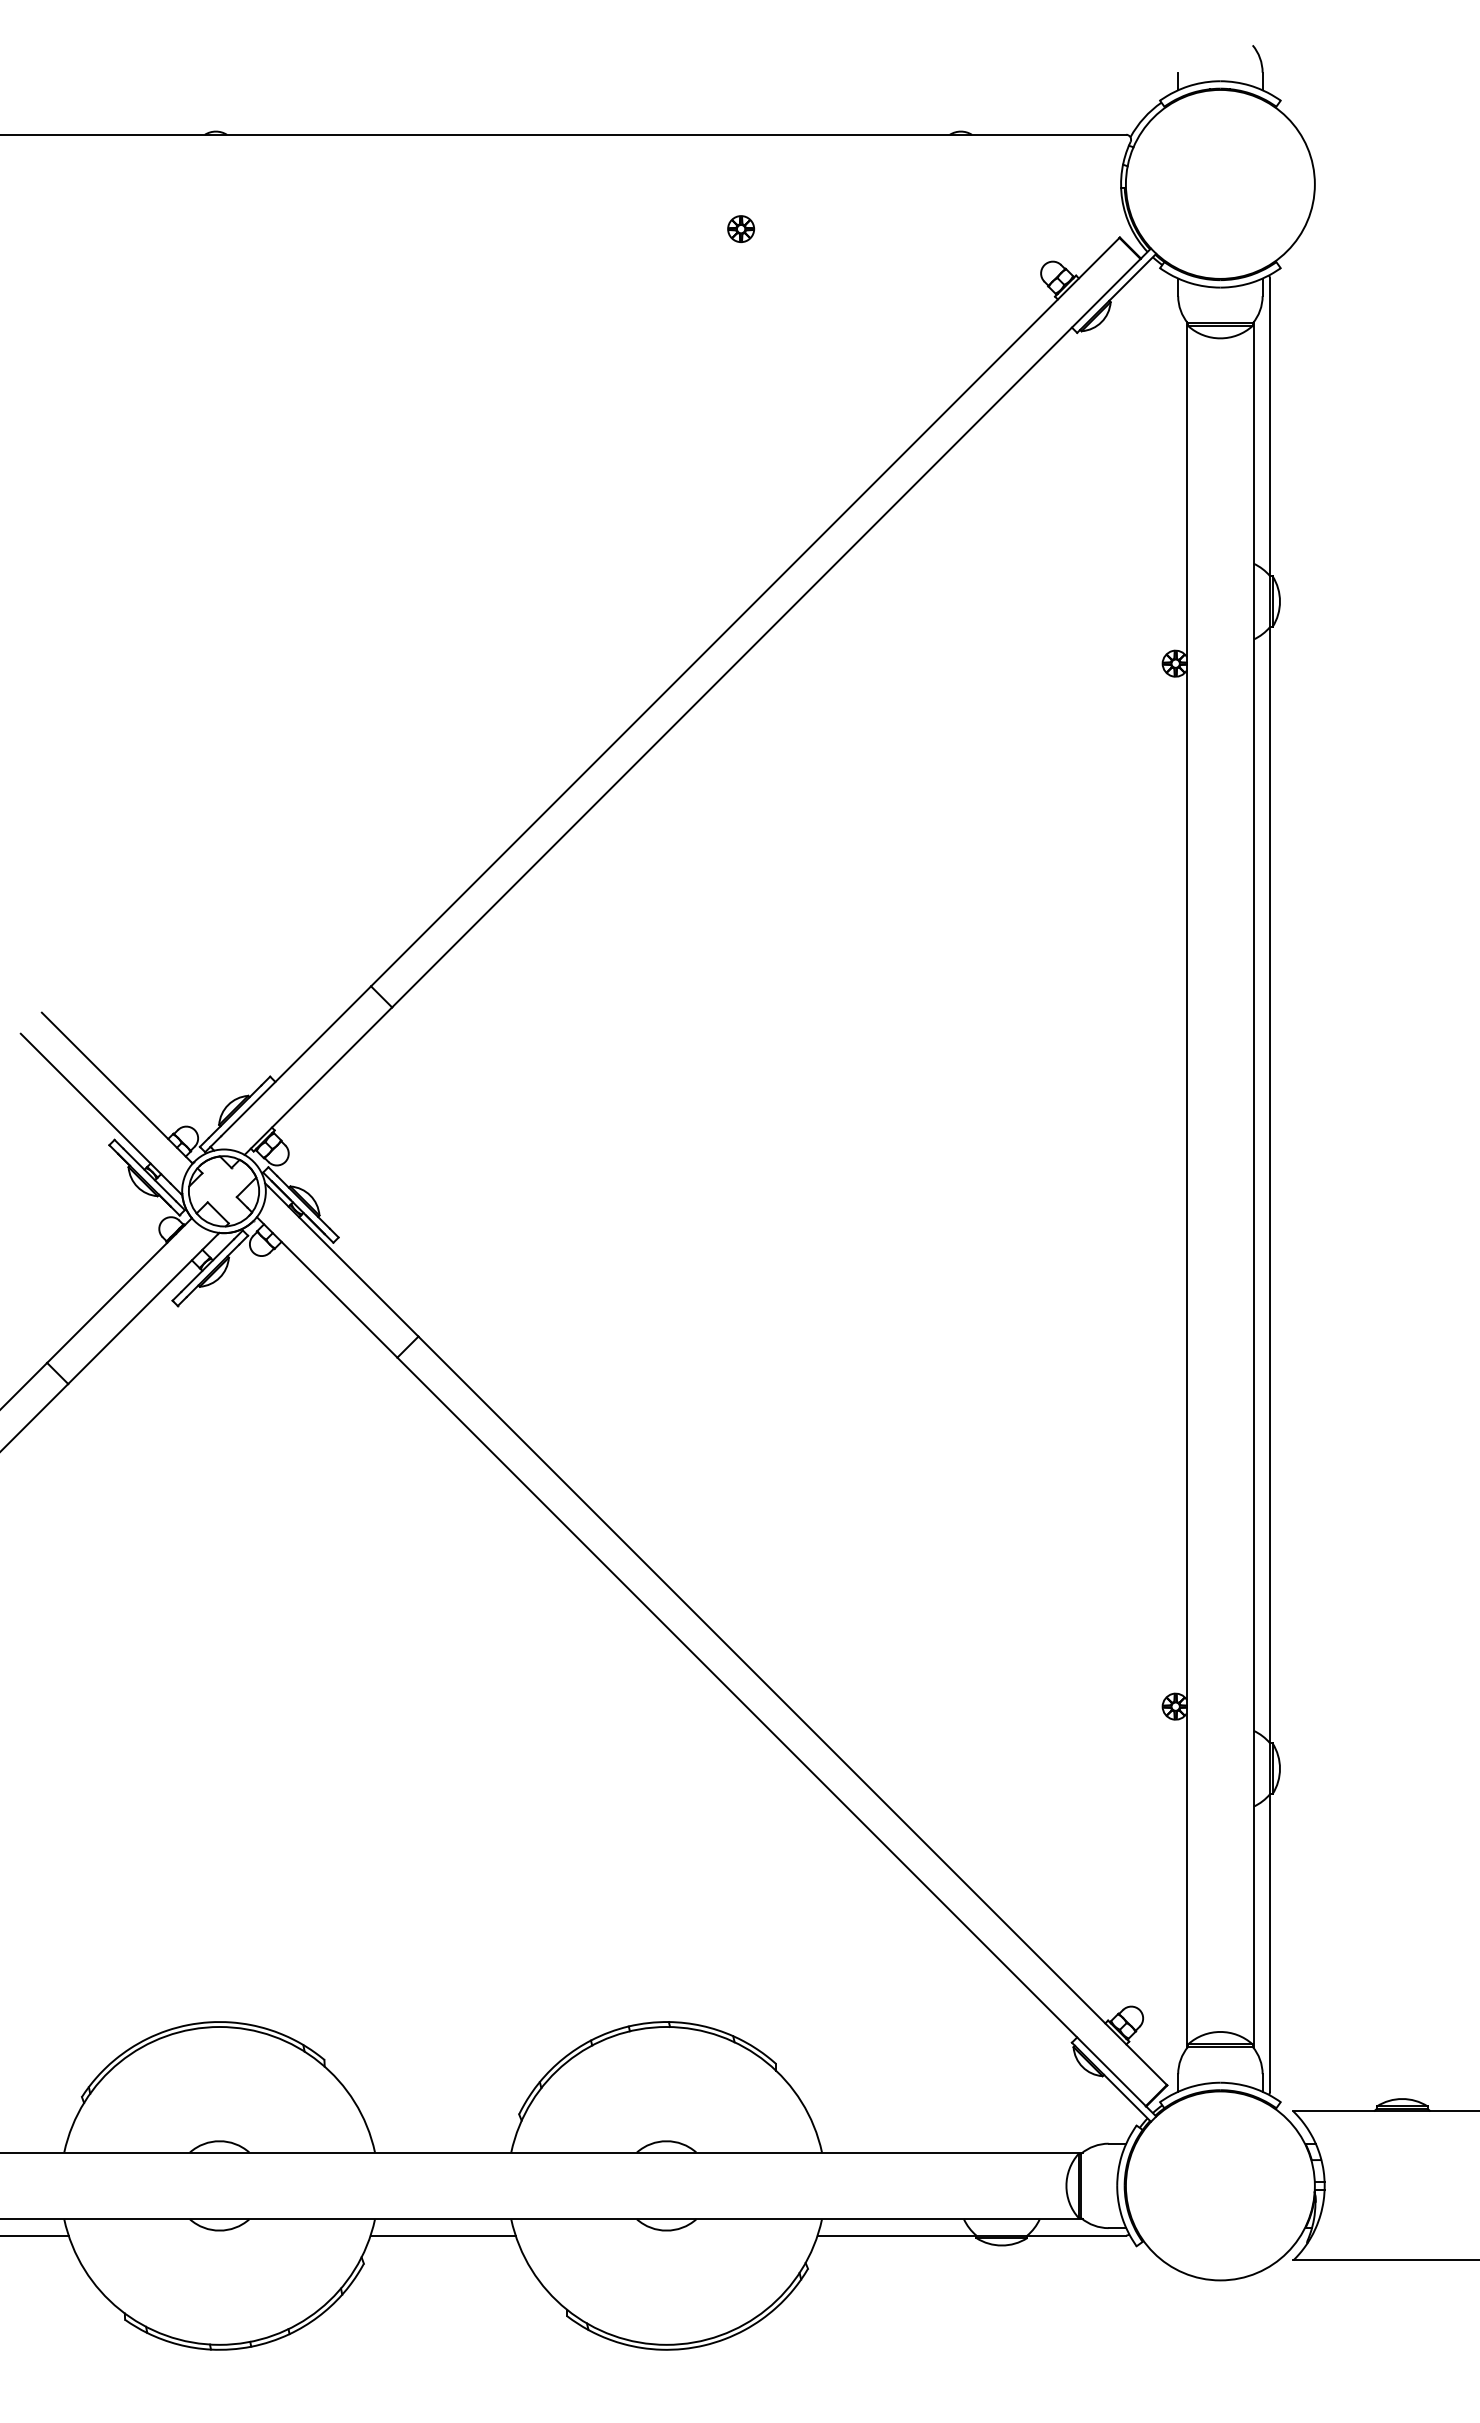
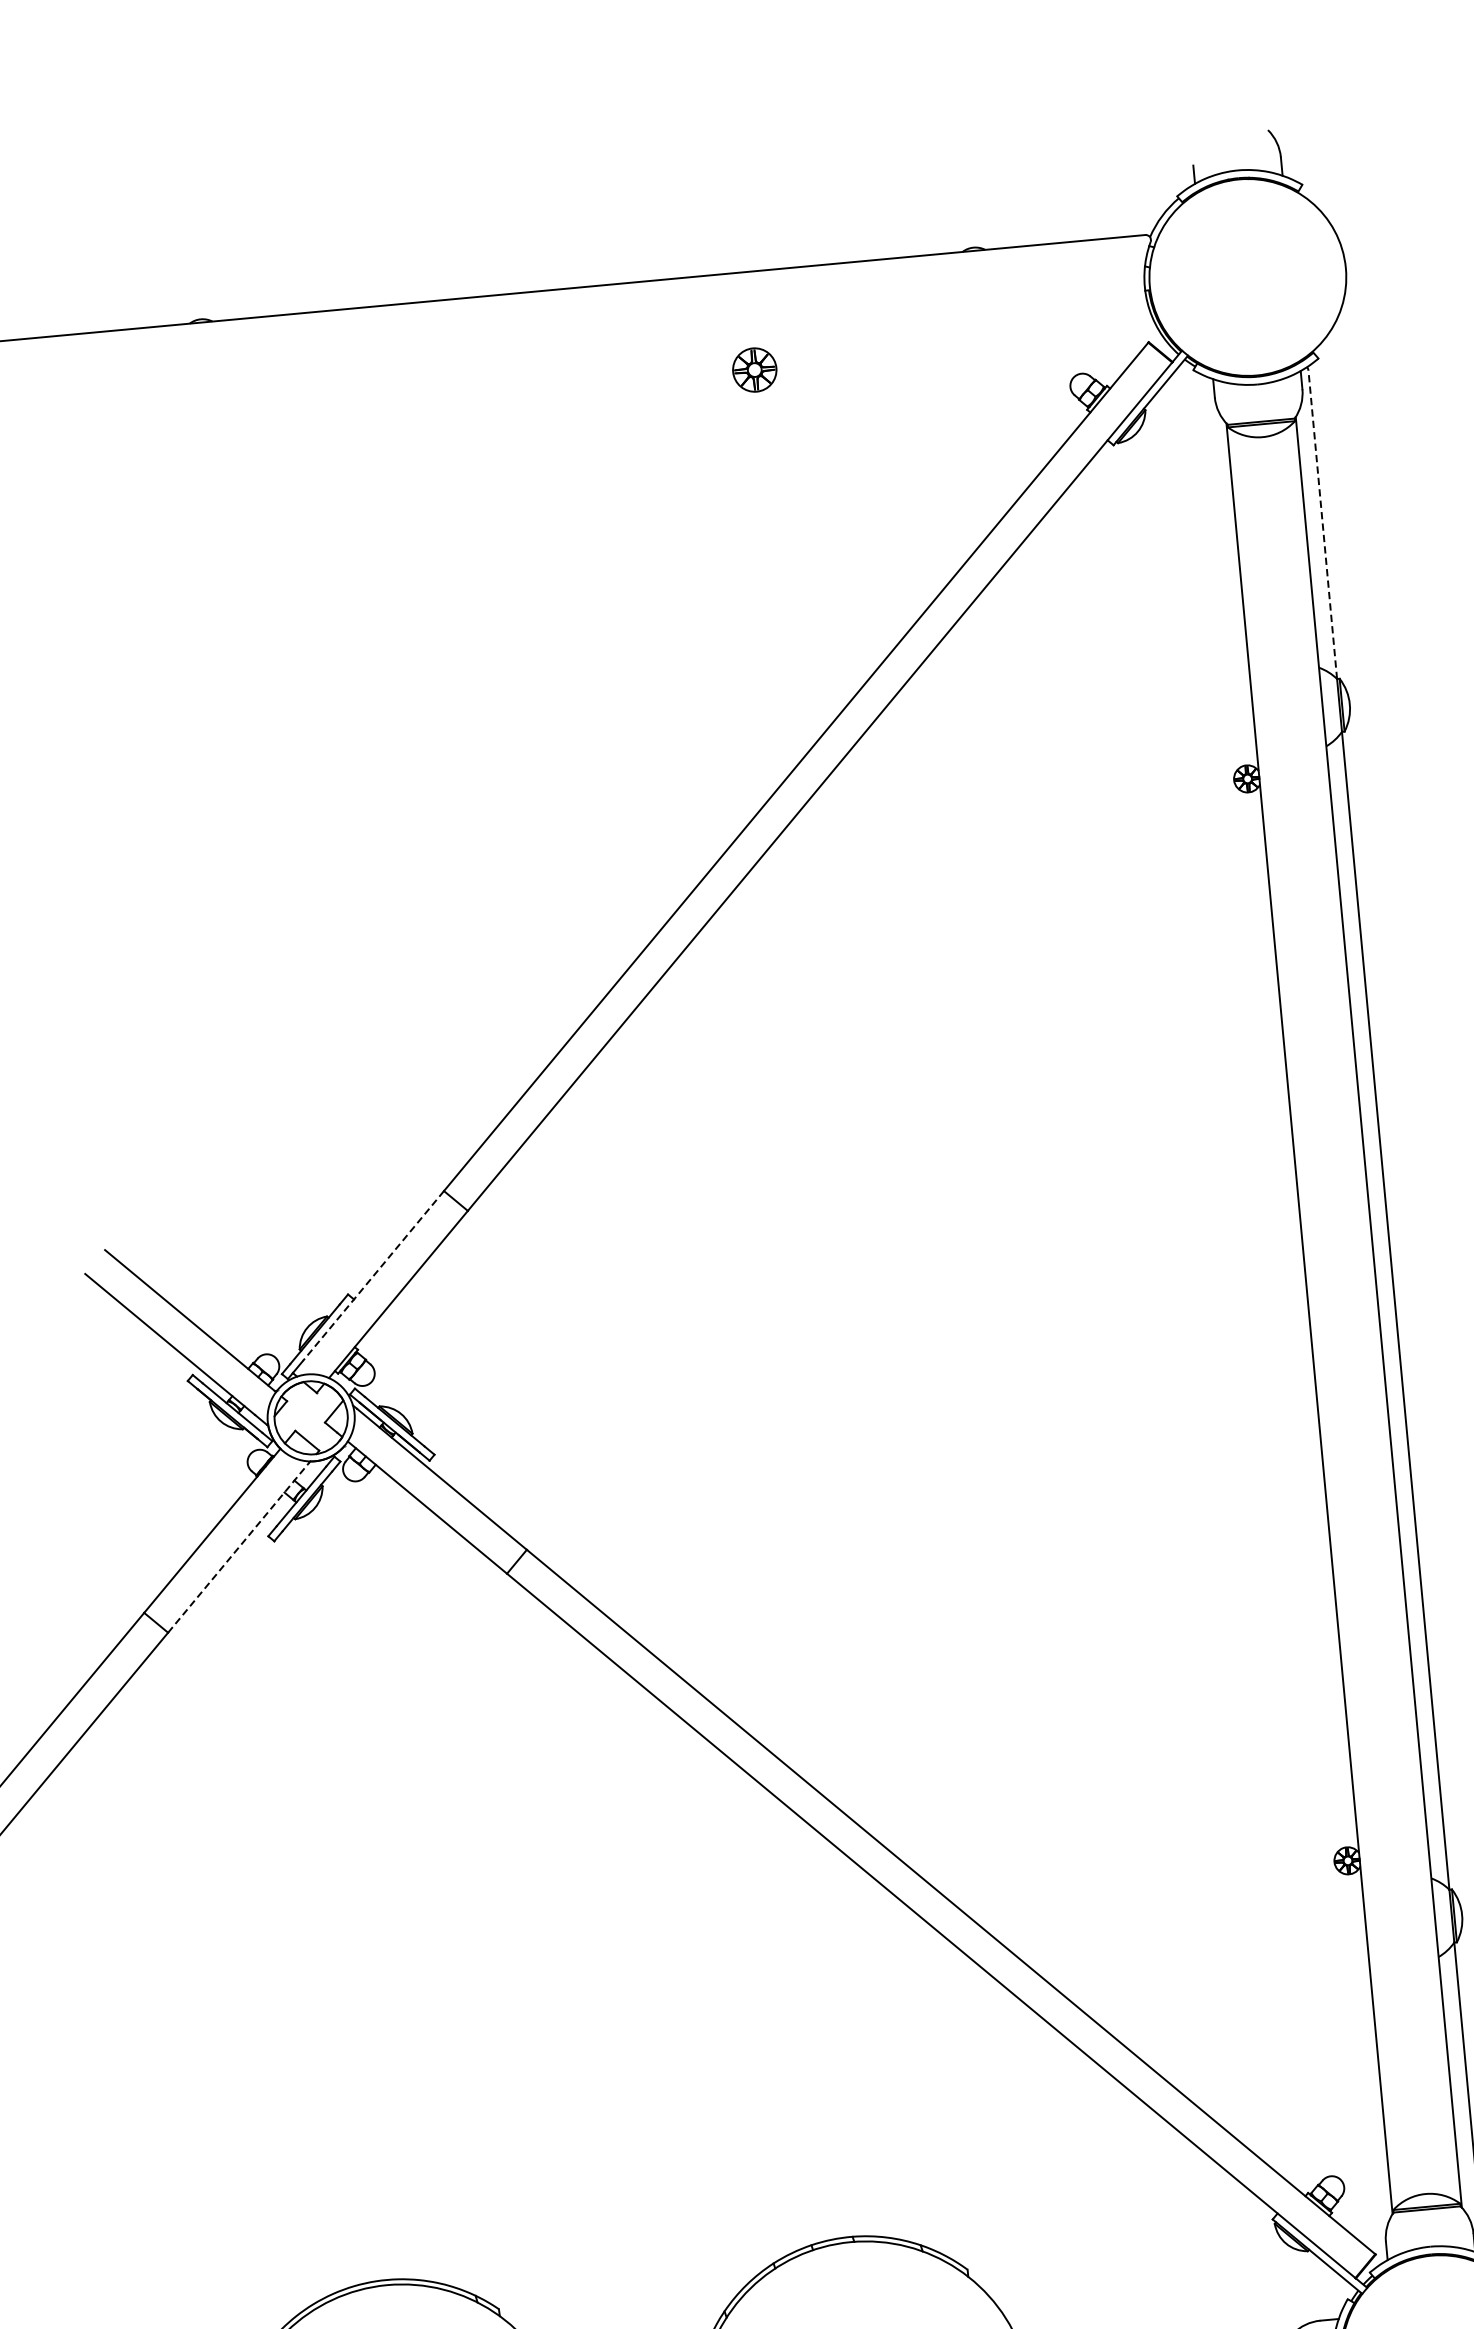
part: (741, 228) -> (755, 369), size x1.6
line: (1270, 427) -> (1323, 524), solid -> dashed
line: (296, 1061) -> (373, 1276), solid -> dashed
line: (143, 1309) -> (239, 1548), solid -> dashed

